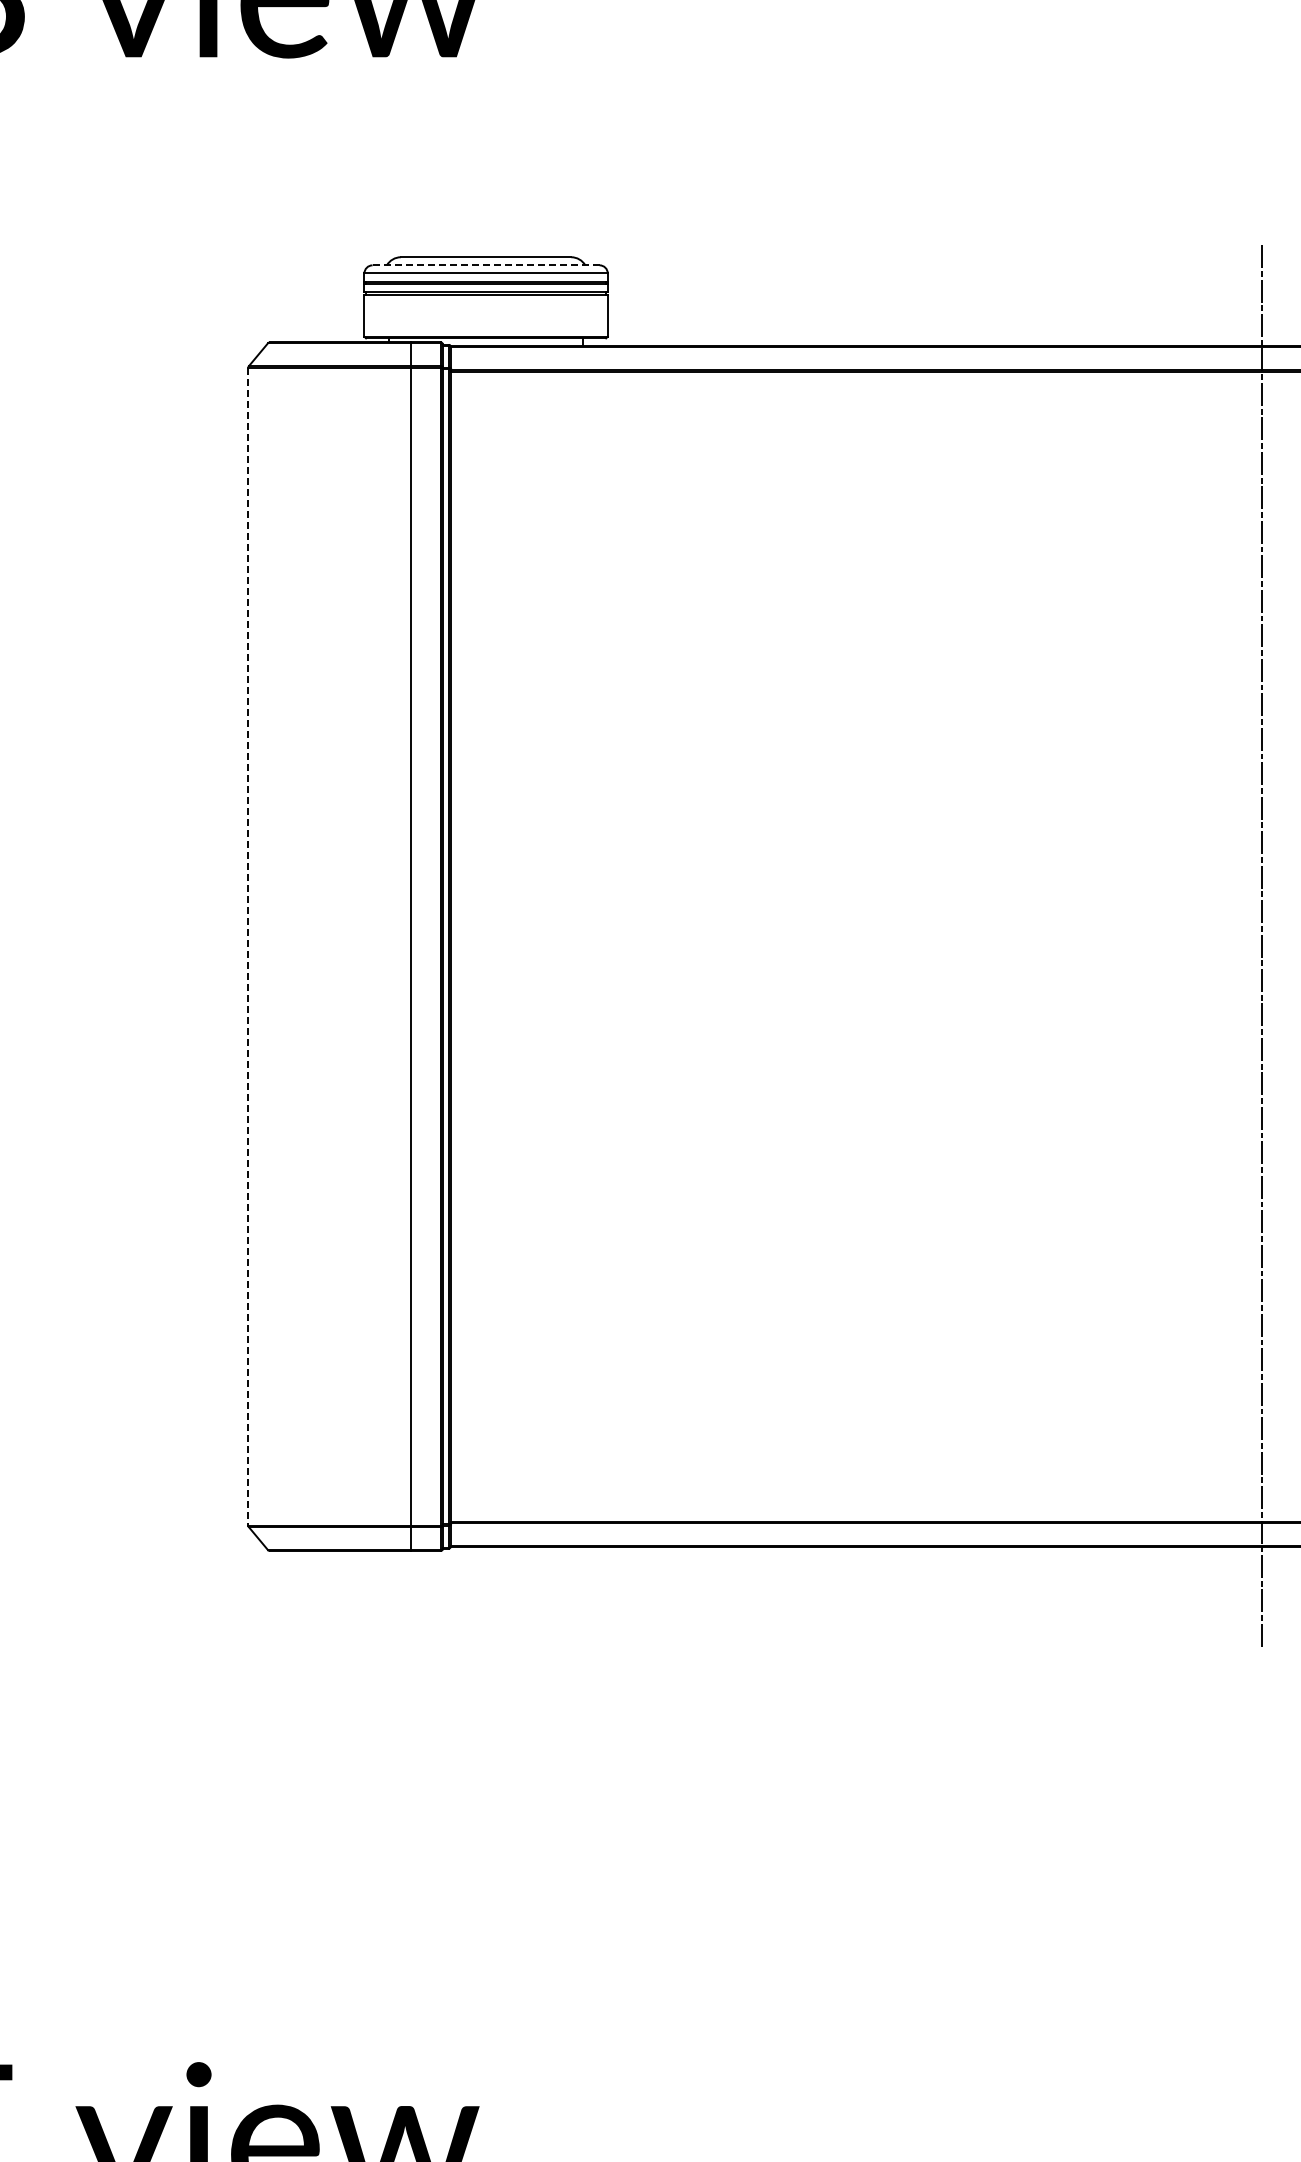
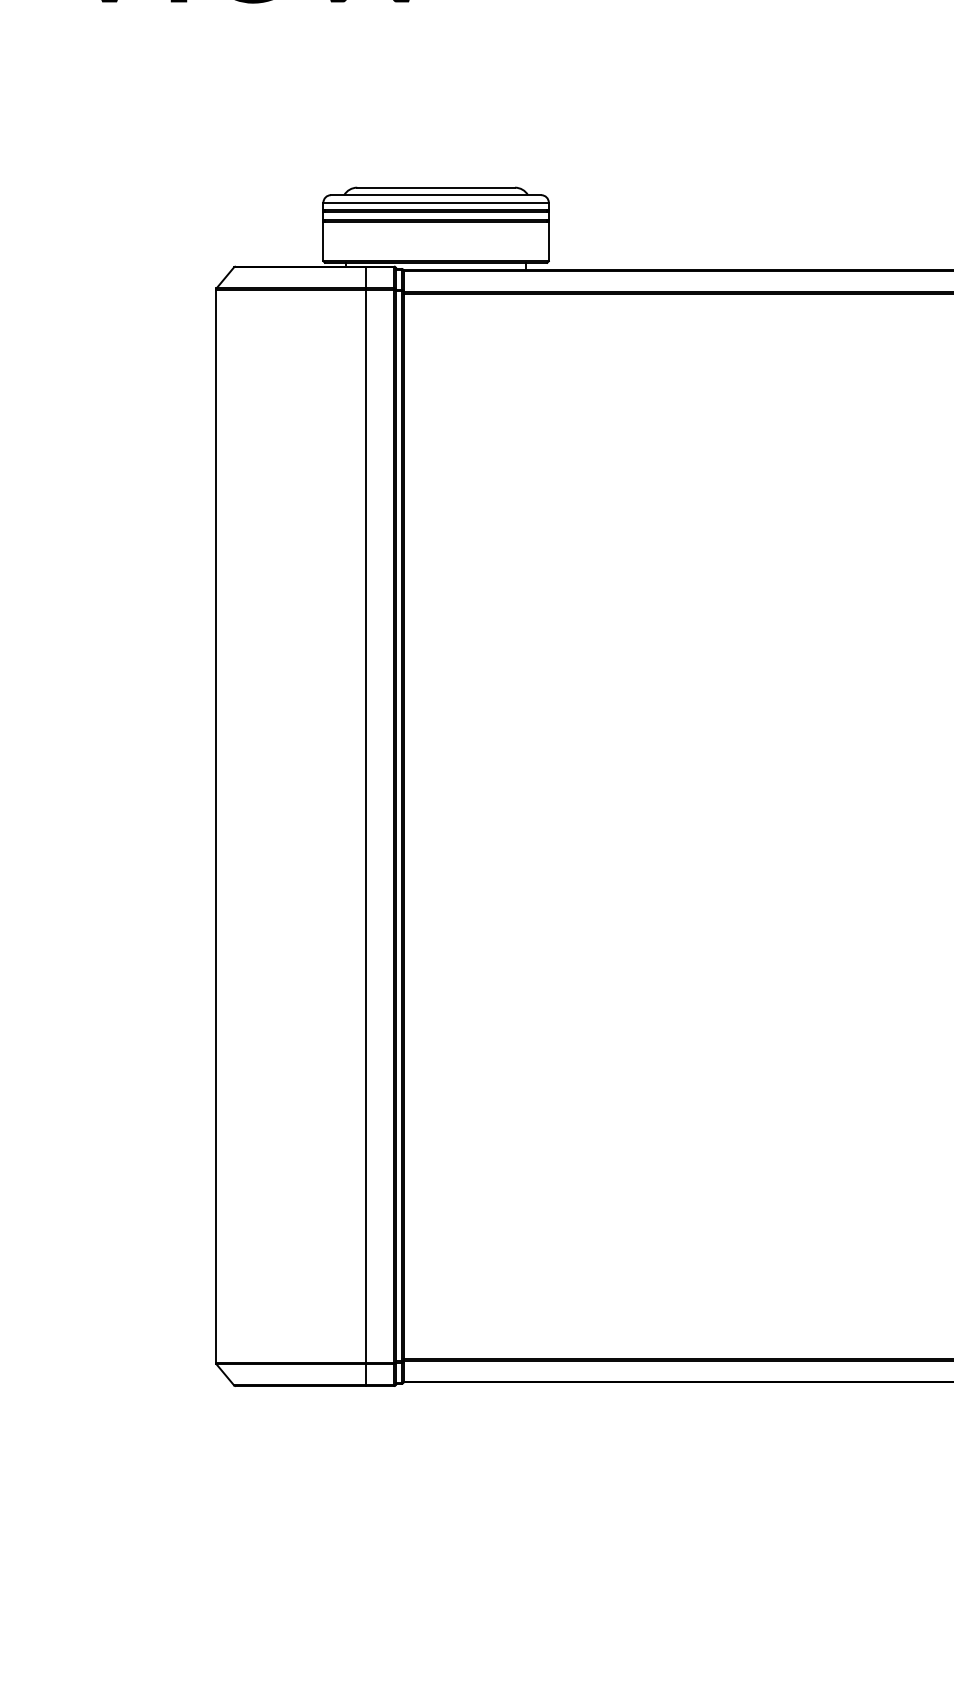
line: (486, 265) -> (436, 195), dashed -> solid
line: (248, 947) -> (216, 827), dashed -> solid

